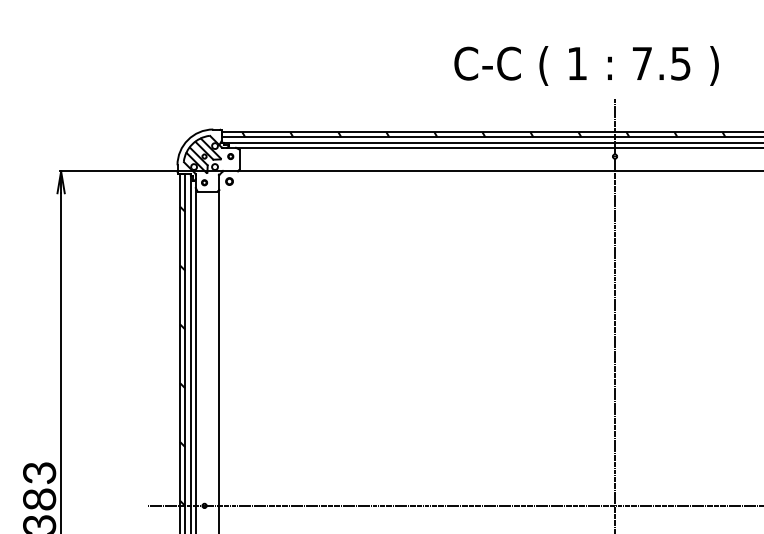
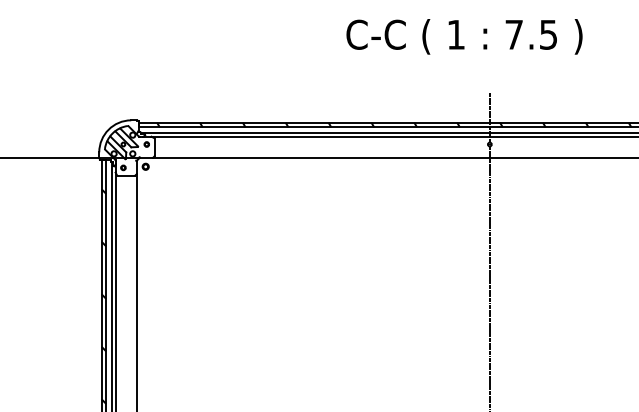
text: (586, 65) -> (464, 36), moved

